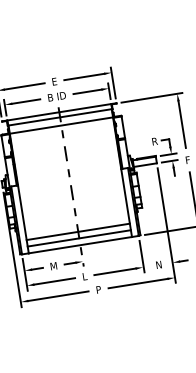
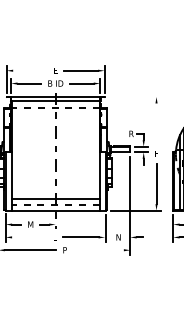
line: (25, 86) -> (30, 70), removed
line: (151, 98) -> (134, 97), removed
line: (182, 124) -> (156, 123), removed
line: (61, 125) -> (55, 108), solid -> dashed
line: (79, 238) -> (55, 204), solid -> dashed
line: (53, 281) -> (28, 237), removed
line: (137, 283) -> (98, 250), removed

